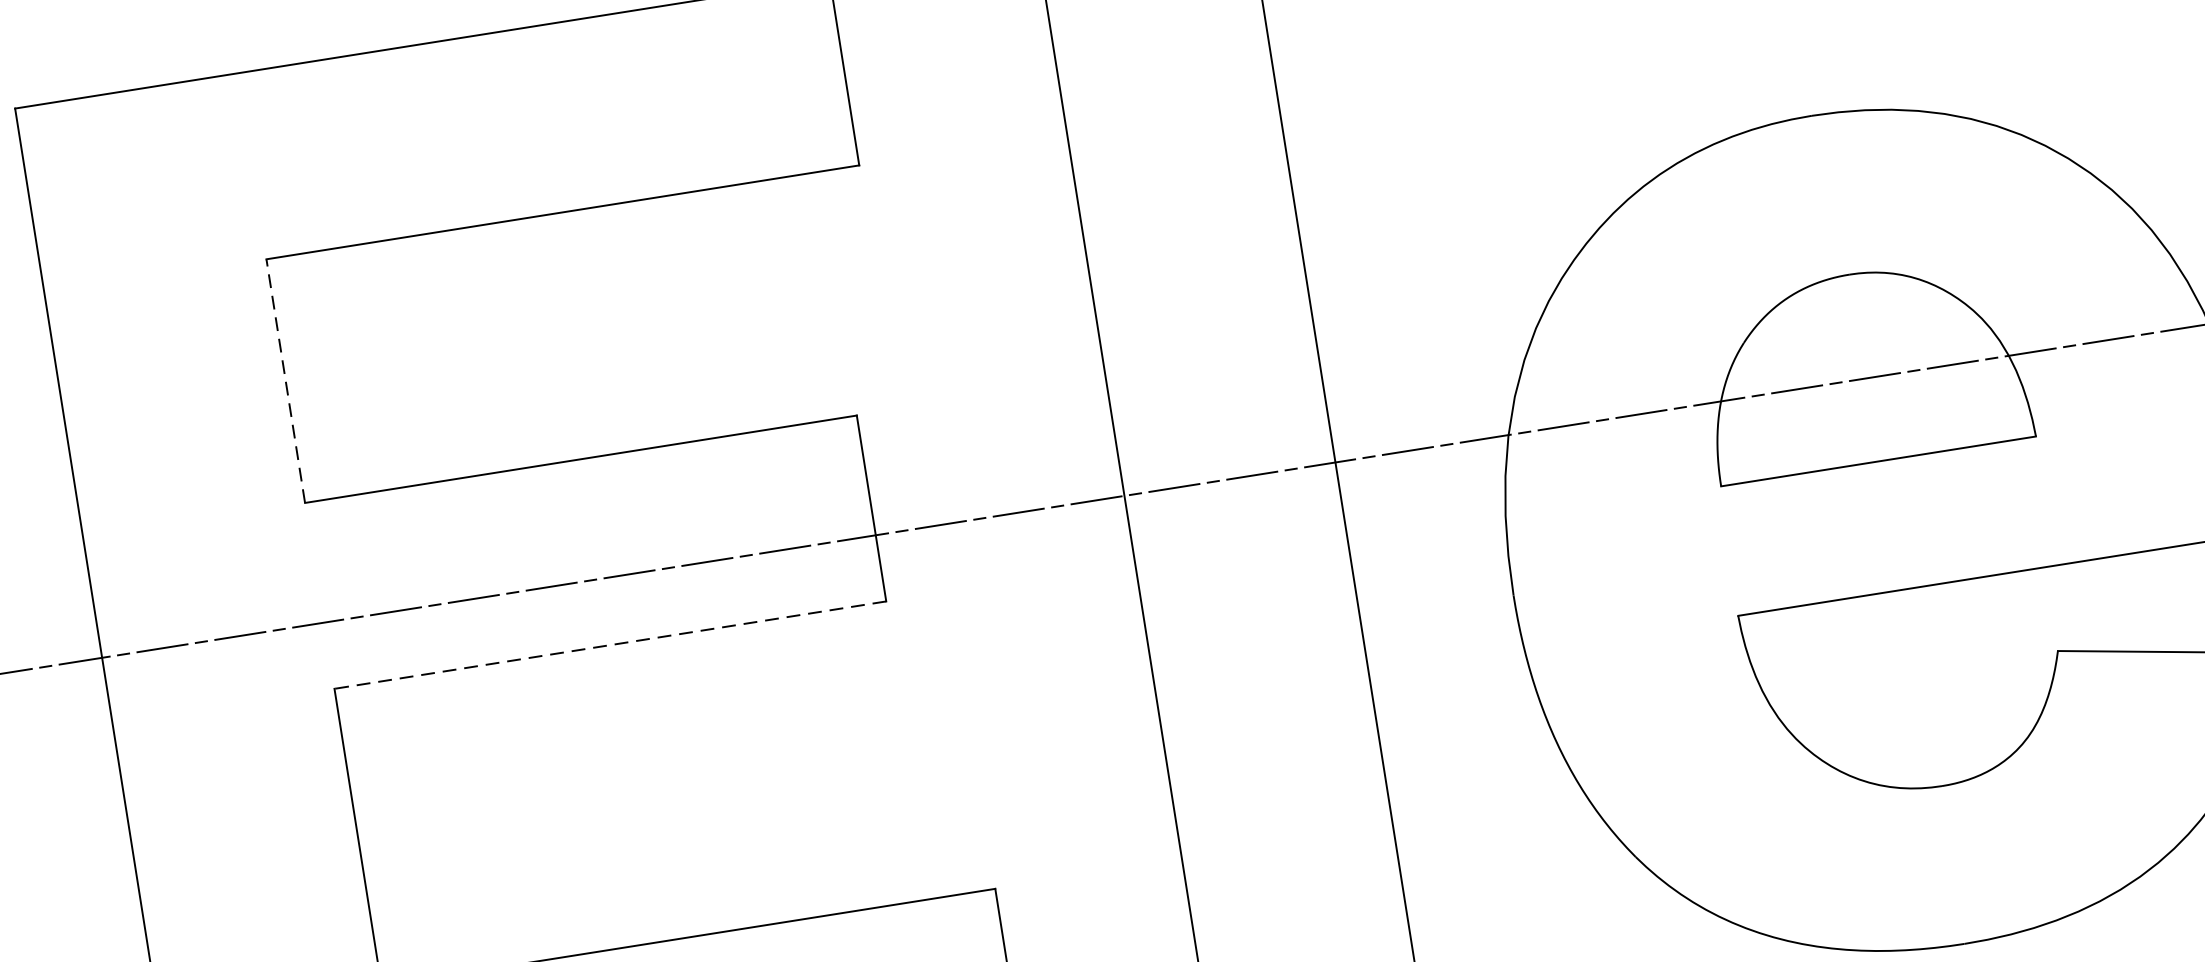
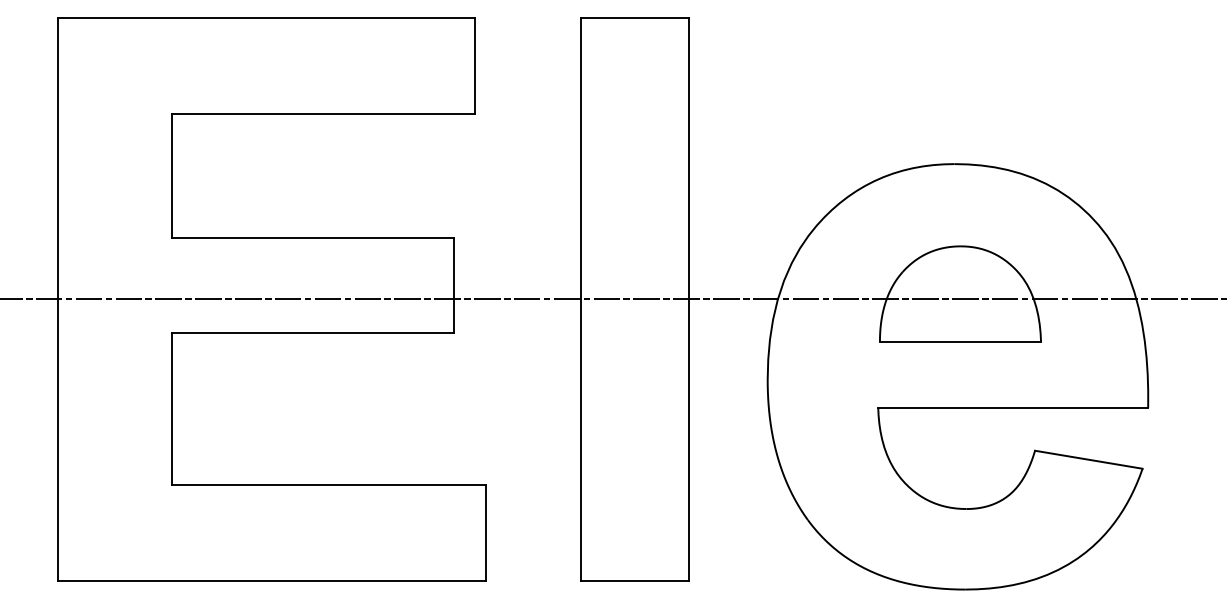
line: (285, 380) -> (171, 175), dashed -> solid
line: (609, 645) -> (312, 333), dashed -> solid

